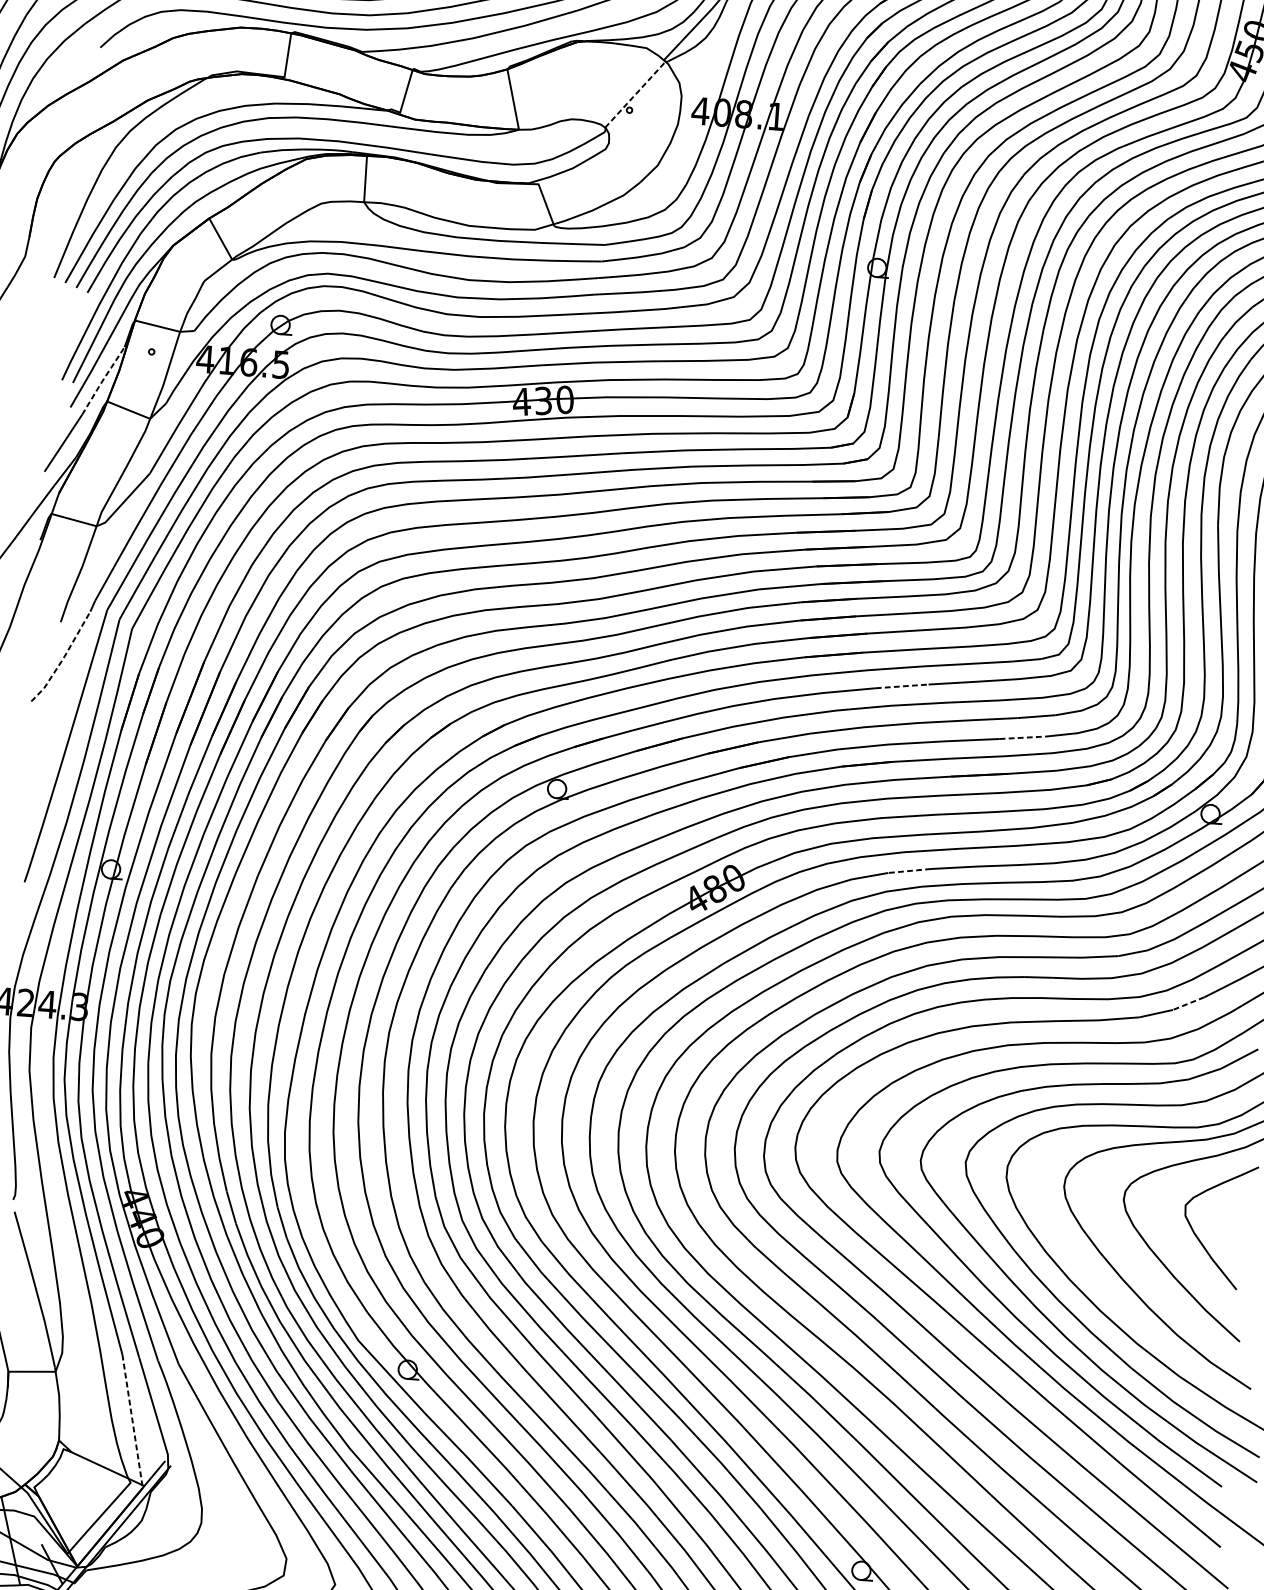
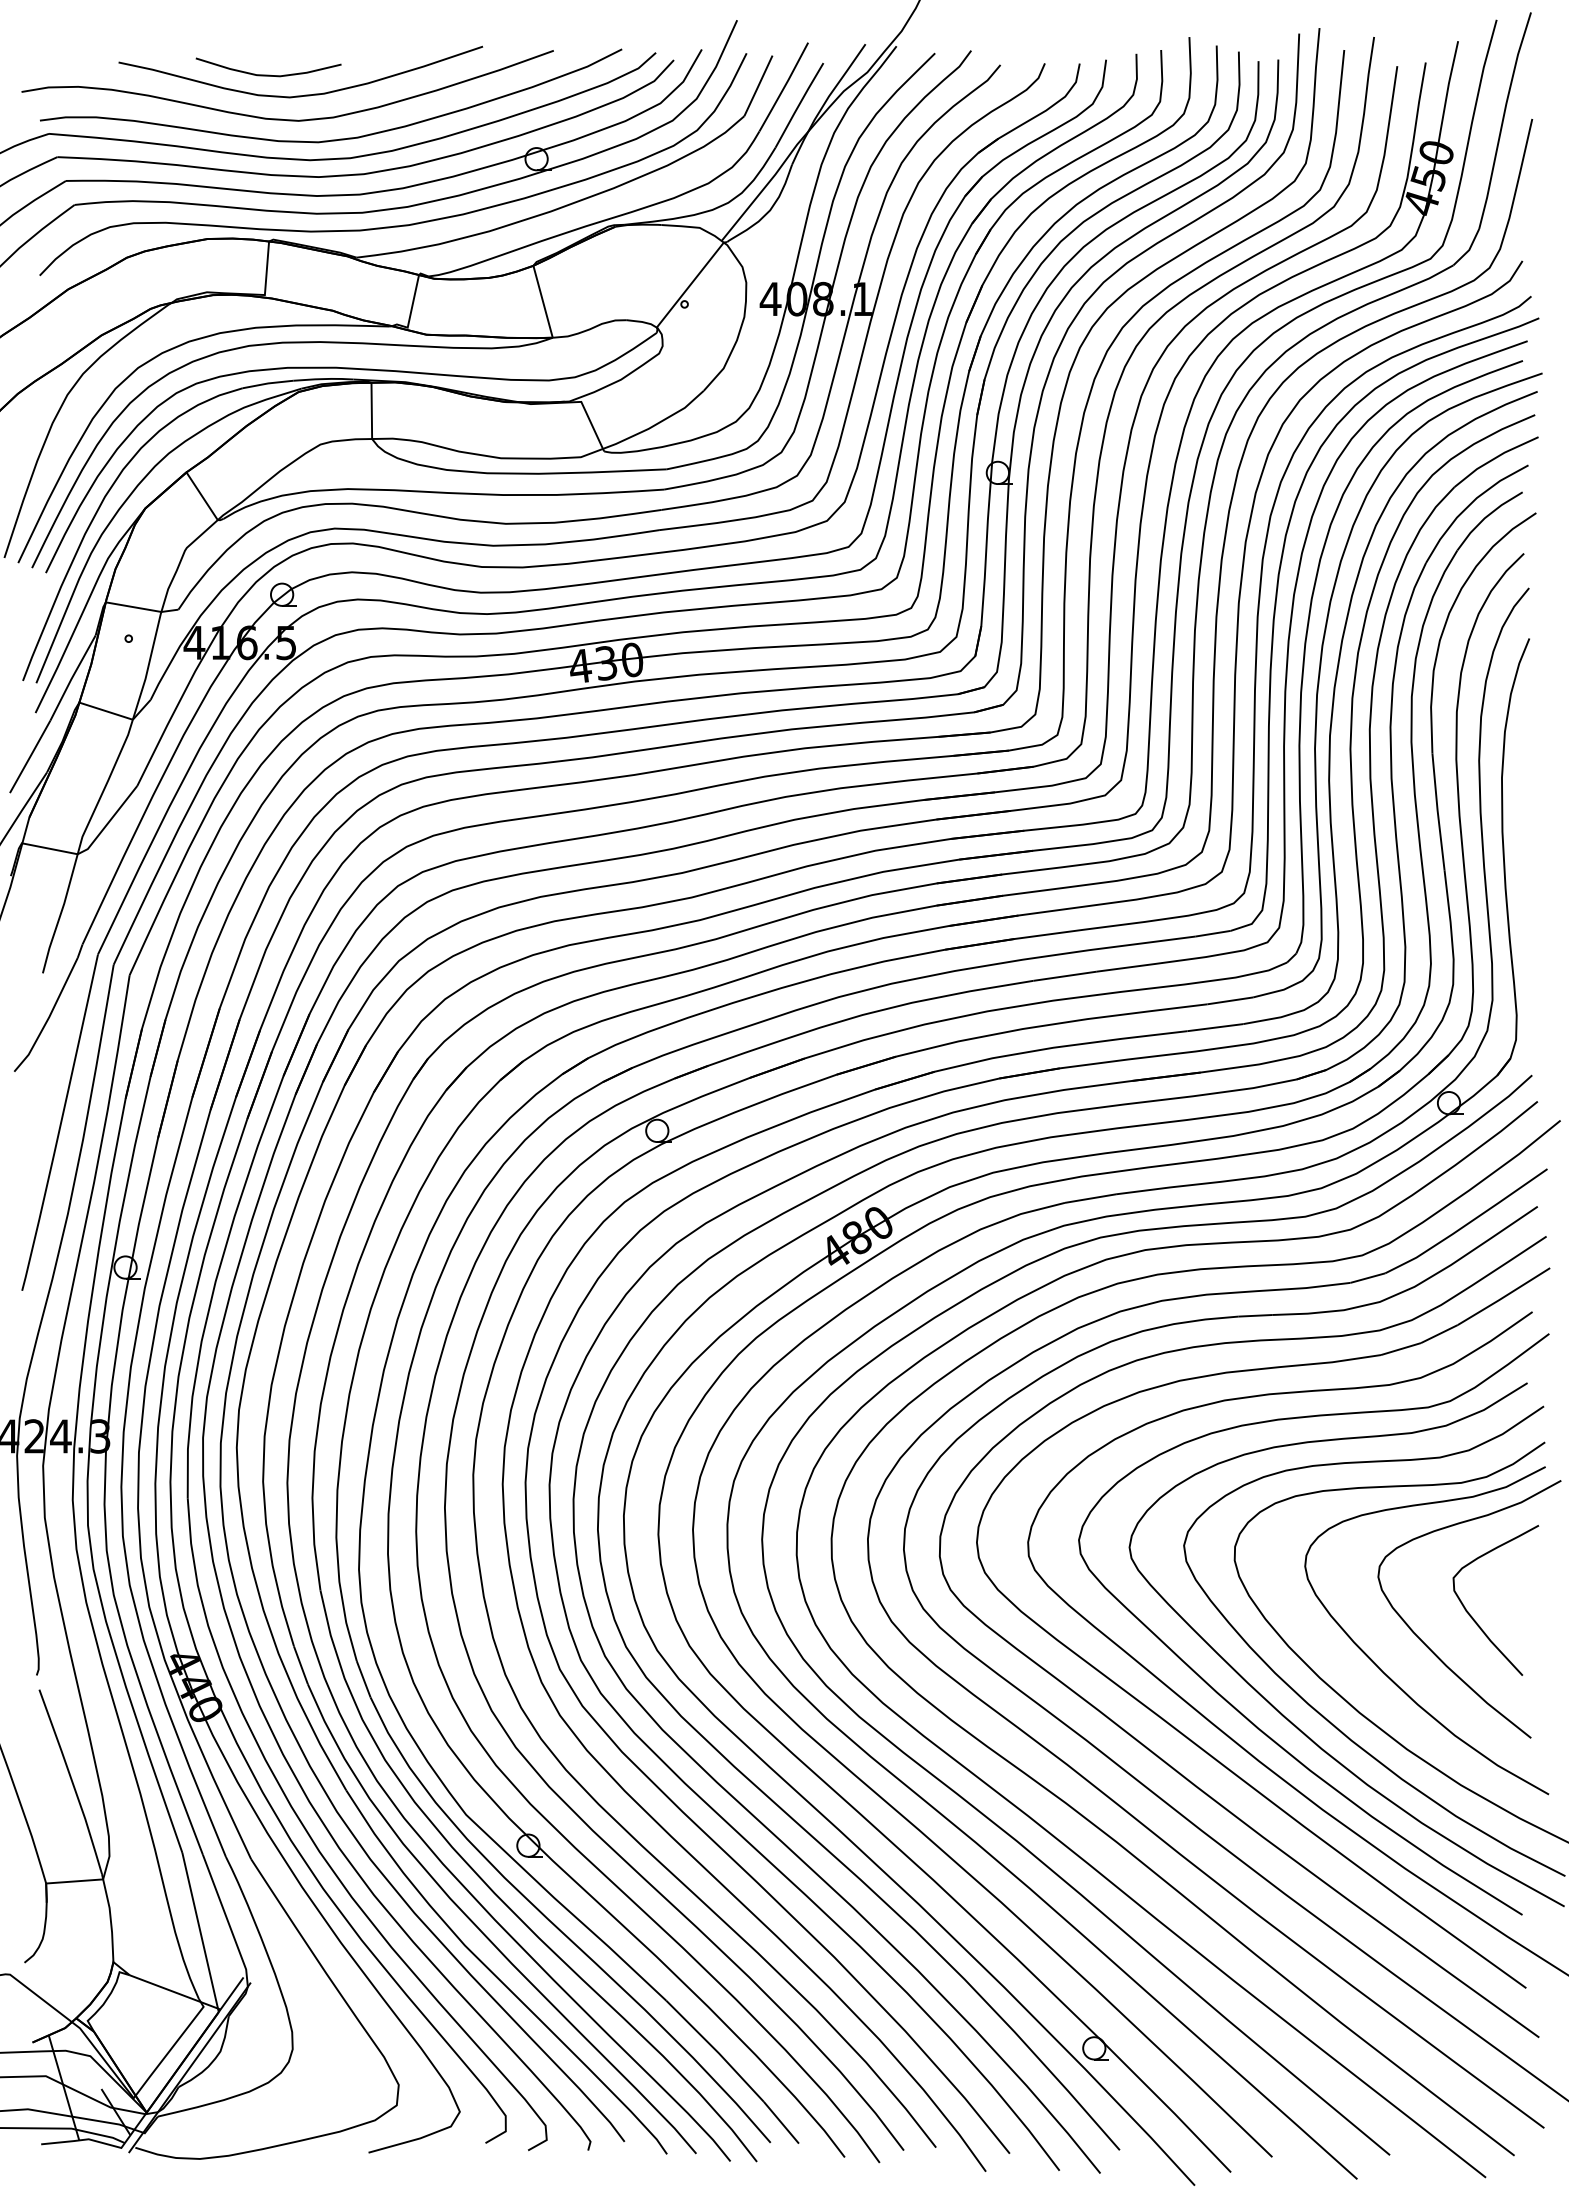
line: (635, 94) -> (690, 284), dashed -> solid
line: (103, 380) -> (72, 677), dashed -> solid
line: (63, 658) -> (49, 1017), dashed -> solid
line: (902, 686) -> (1065, 976), dashed -> solid
line: (1022, 737) -> (1215, 1027), dashed -> solid
line: (909, 870) -> (1090, 1198), dashed -> solid
line: (1187, 1003) -> (1438, 1334), dashed -> solid
line: (132, 1422) -> (200, 1933), dashed -> solid

